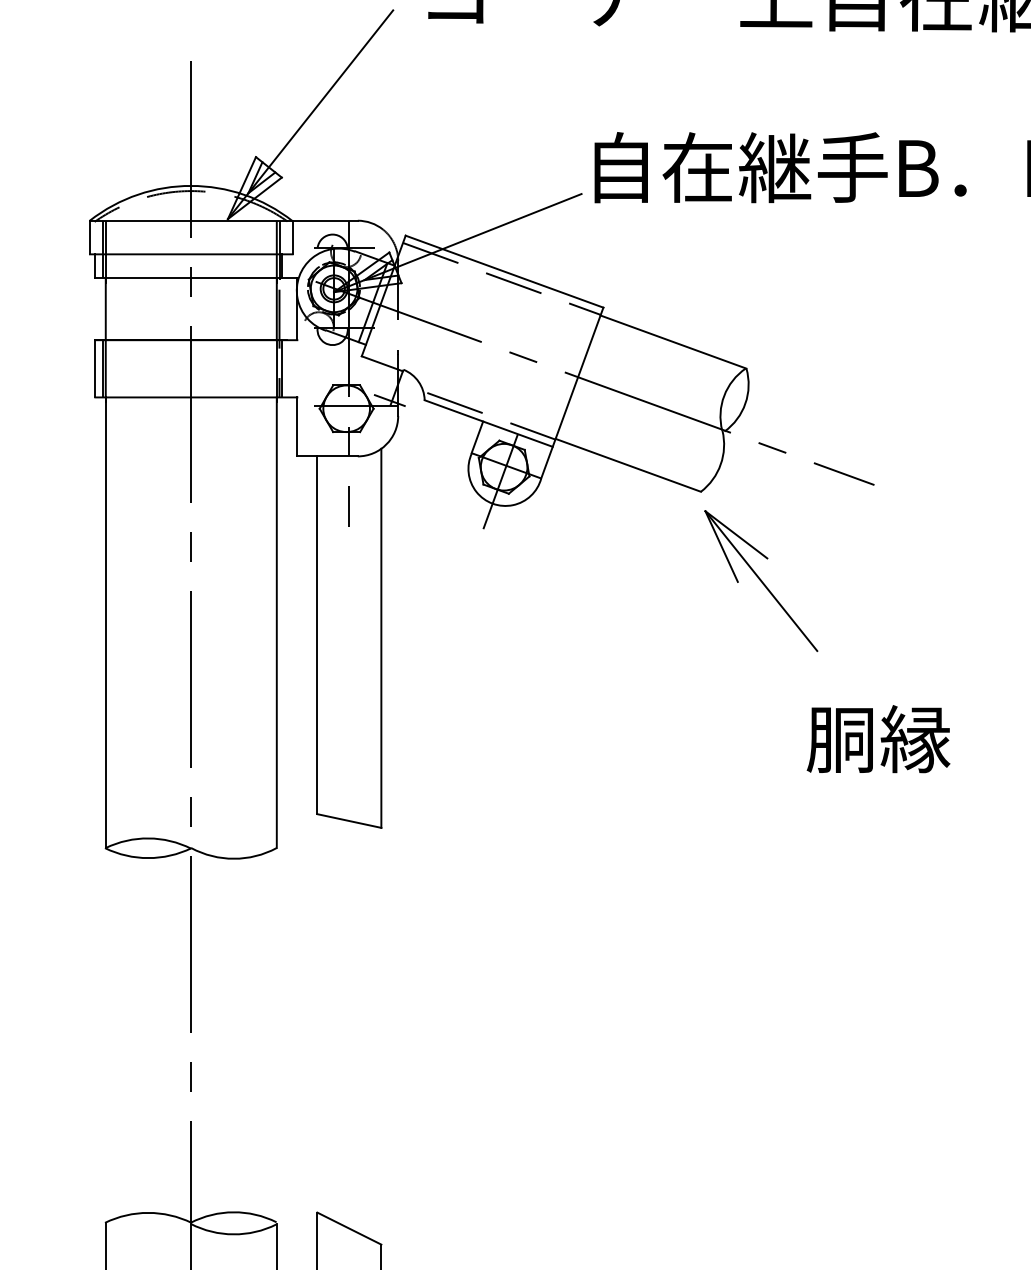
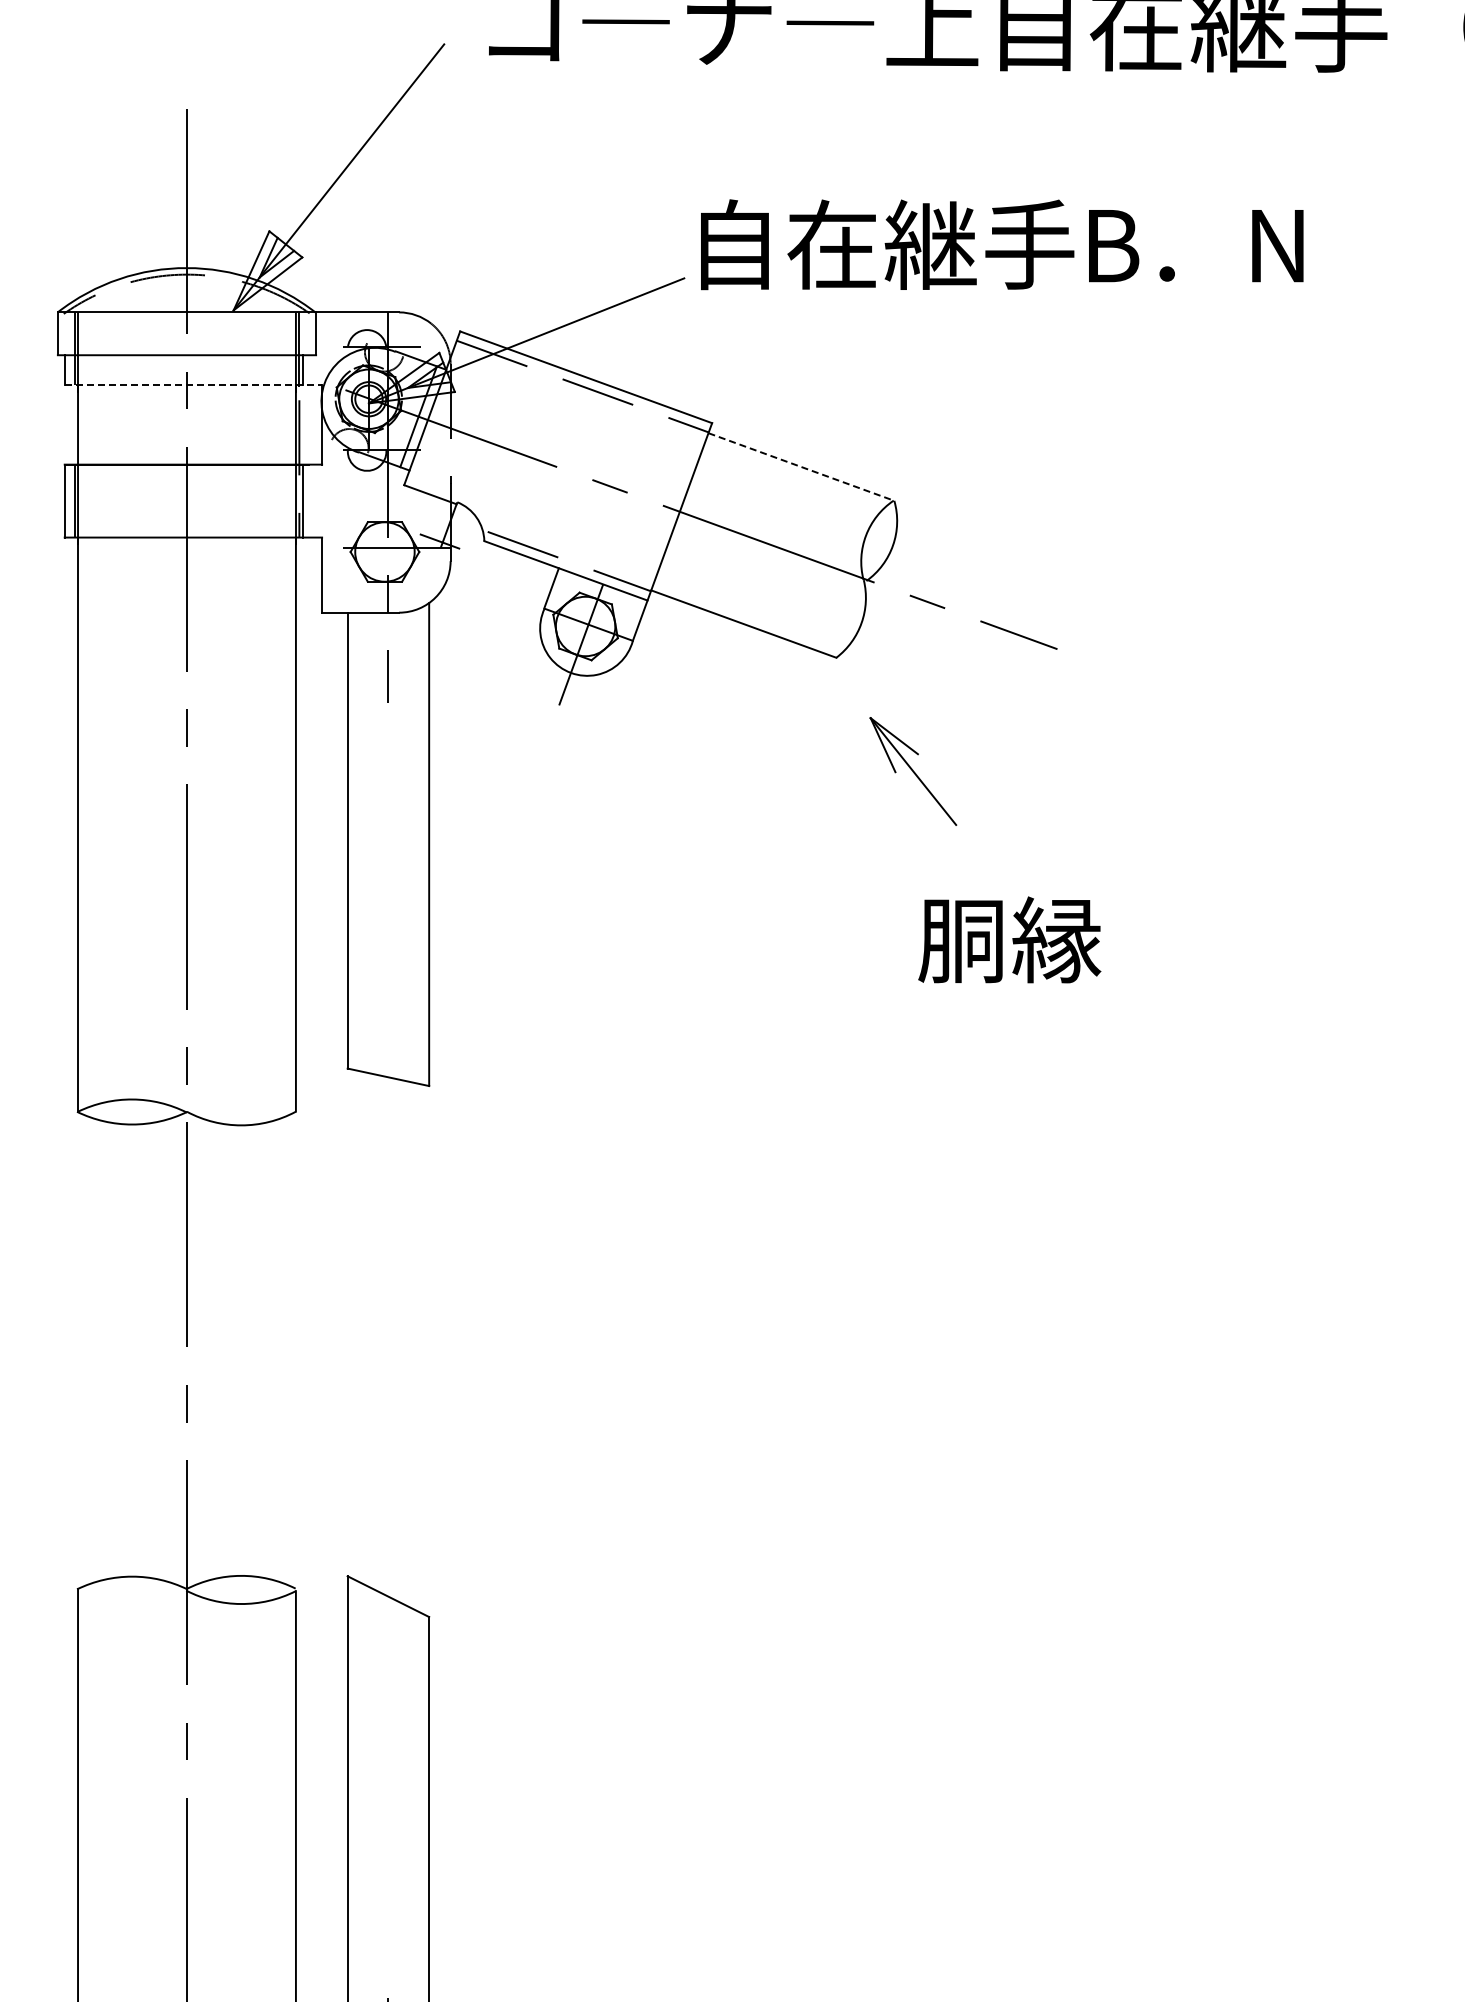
line: (196, 278) -> (193, 385), solid -> dashed
line: (673, 342) -> (801, 467), solid -> dashed
part: (761, 581) -> (913, 771), size x0.6
text: (878, 738) -> (1009, 939), moved

